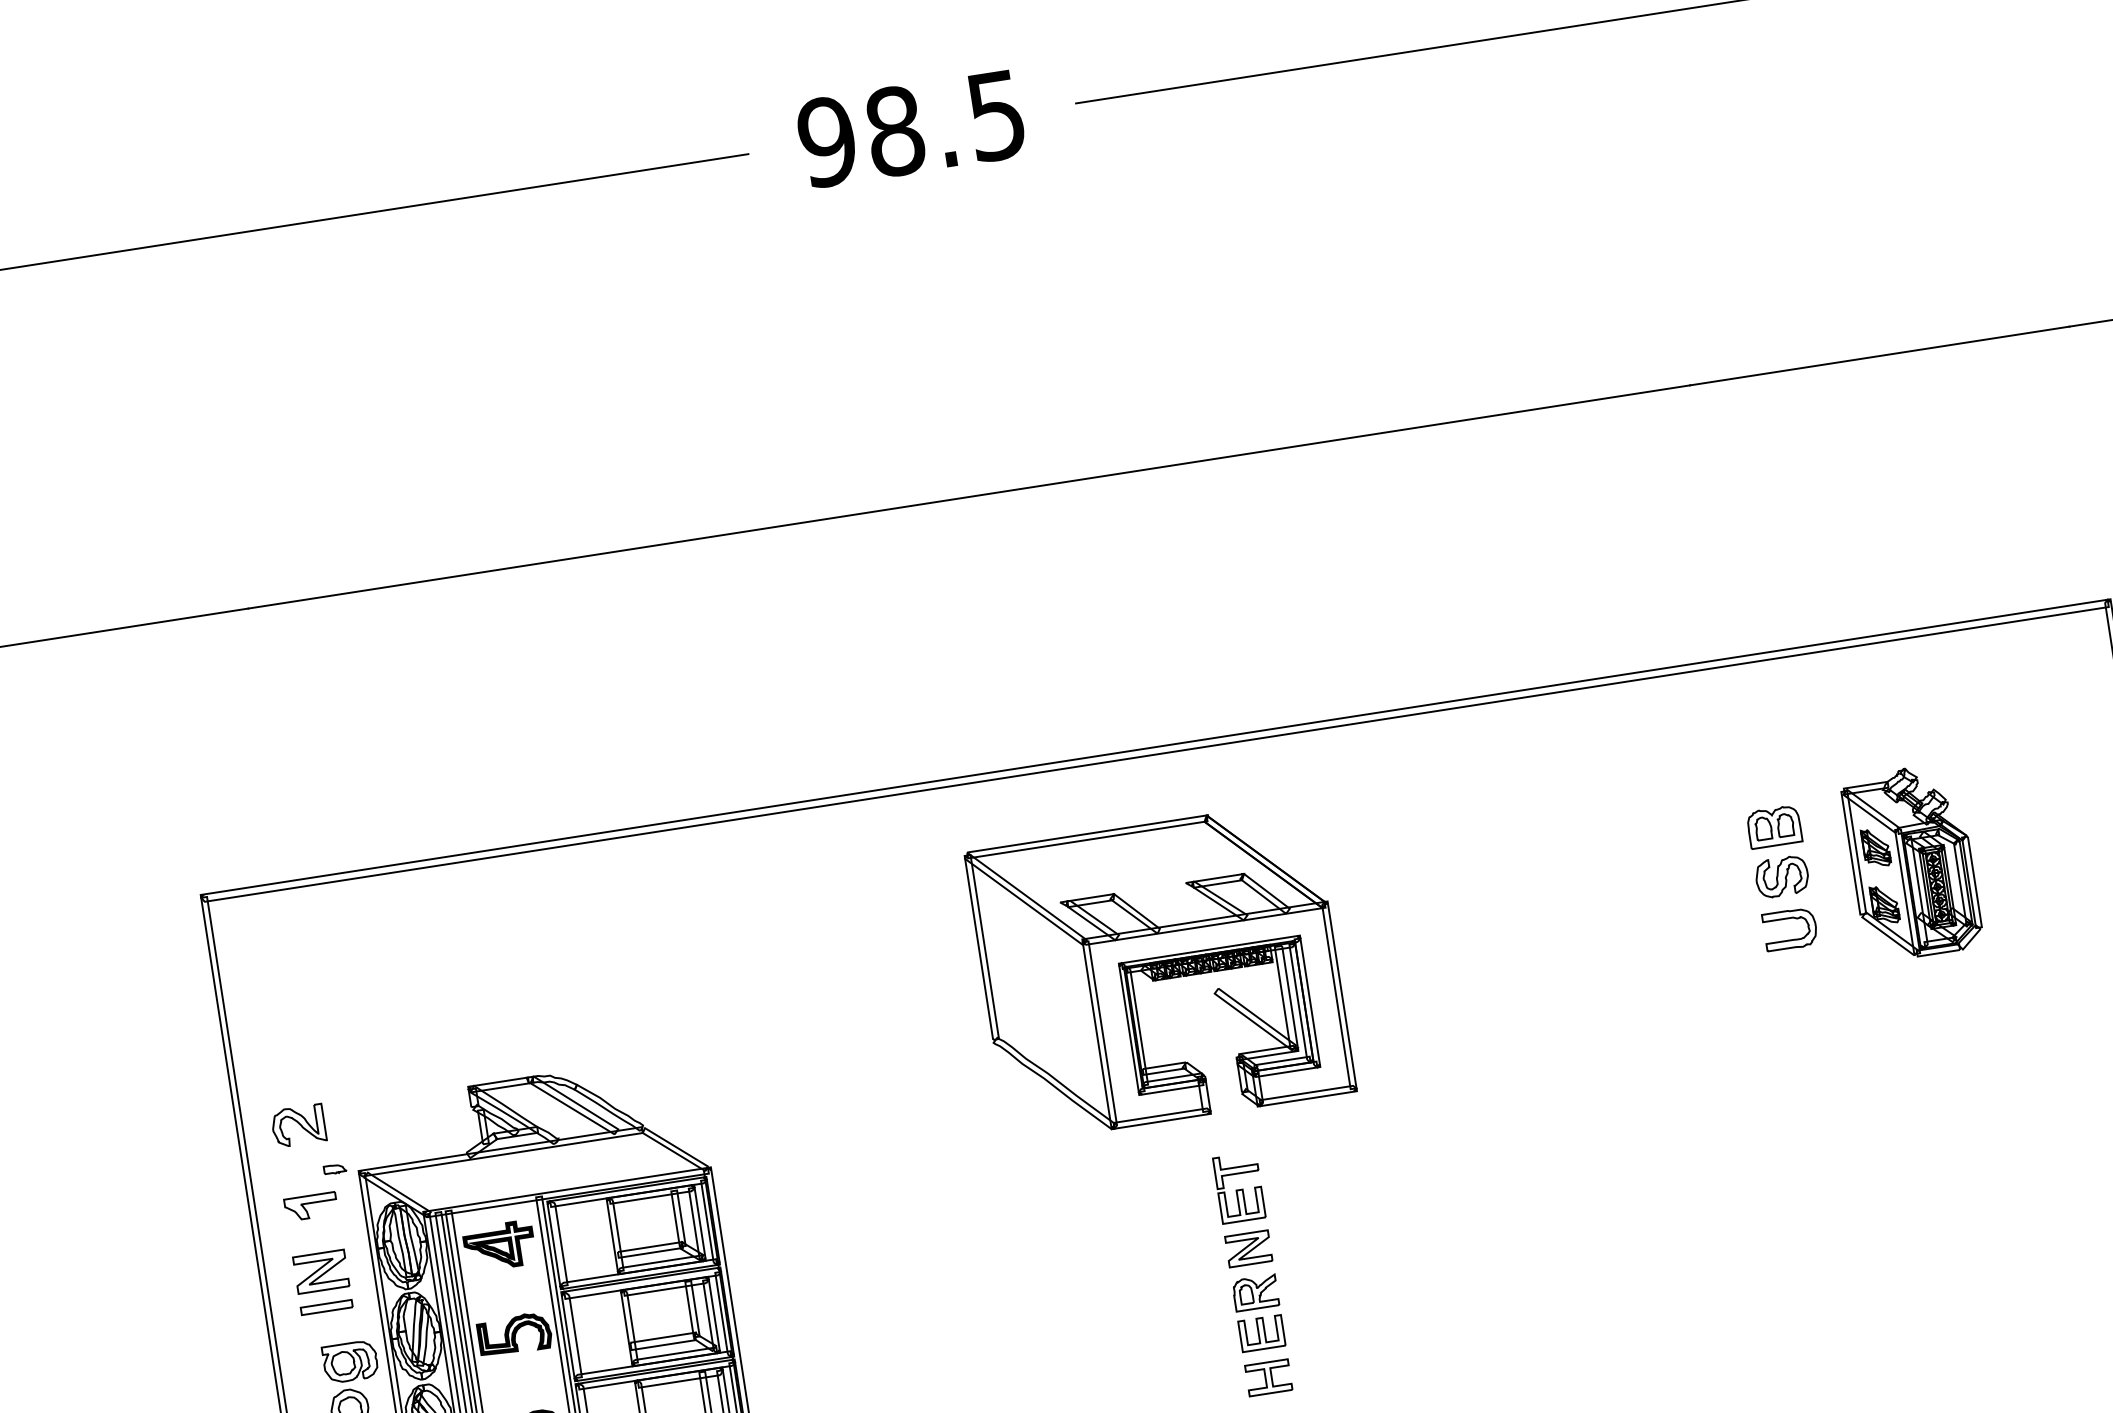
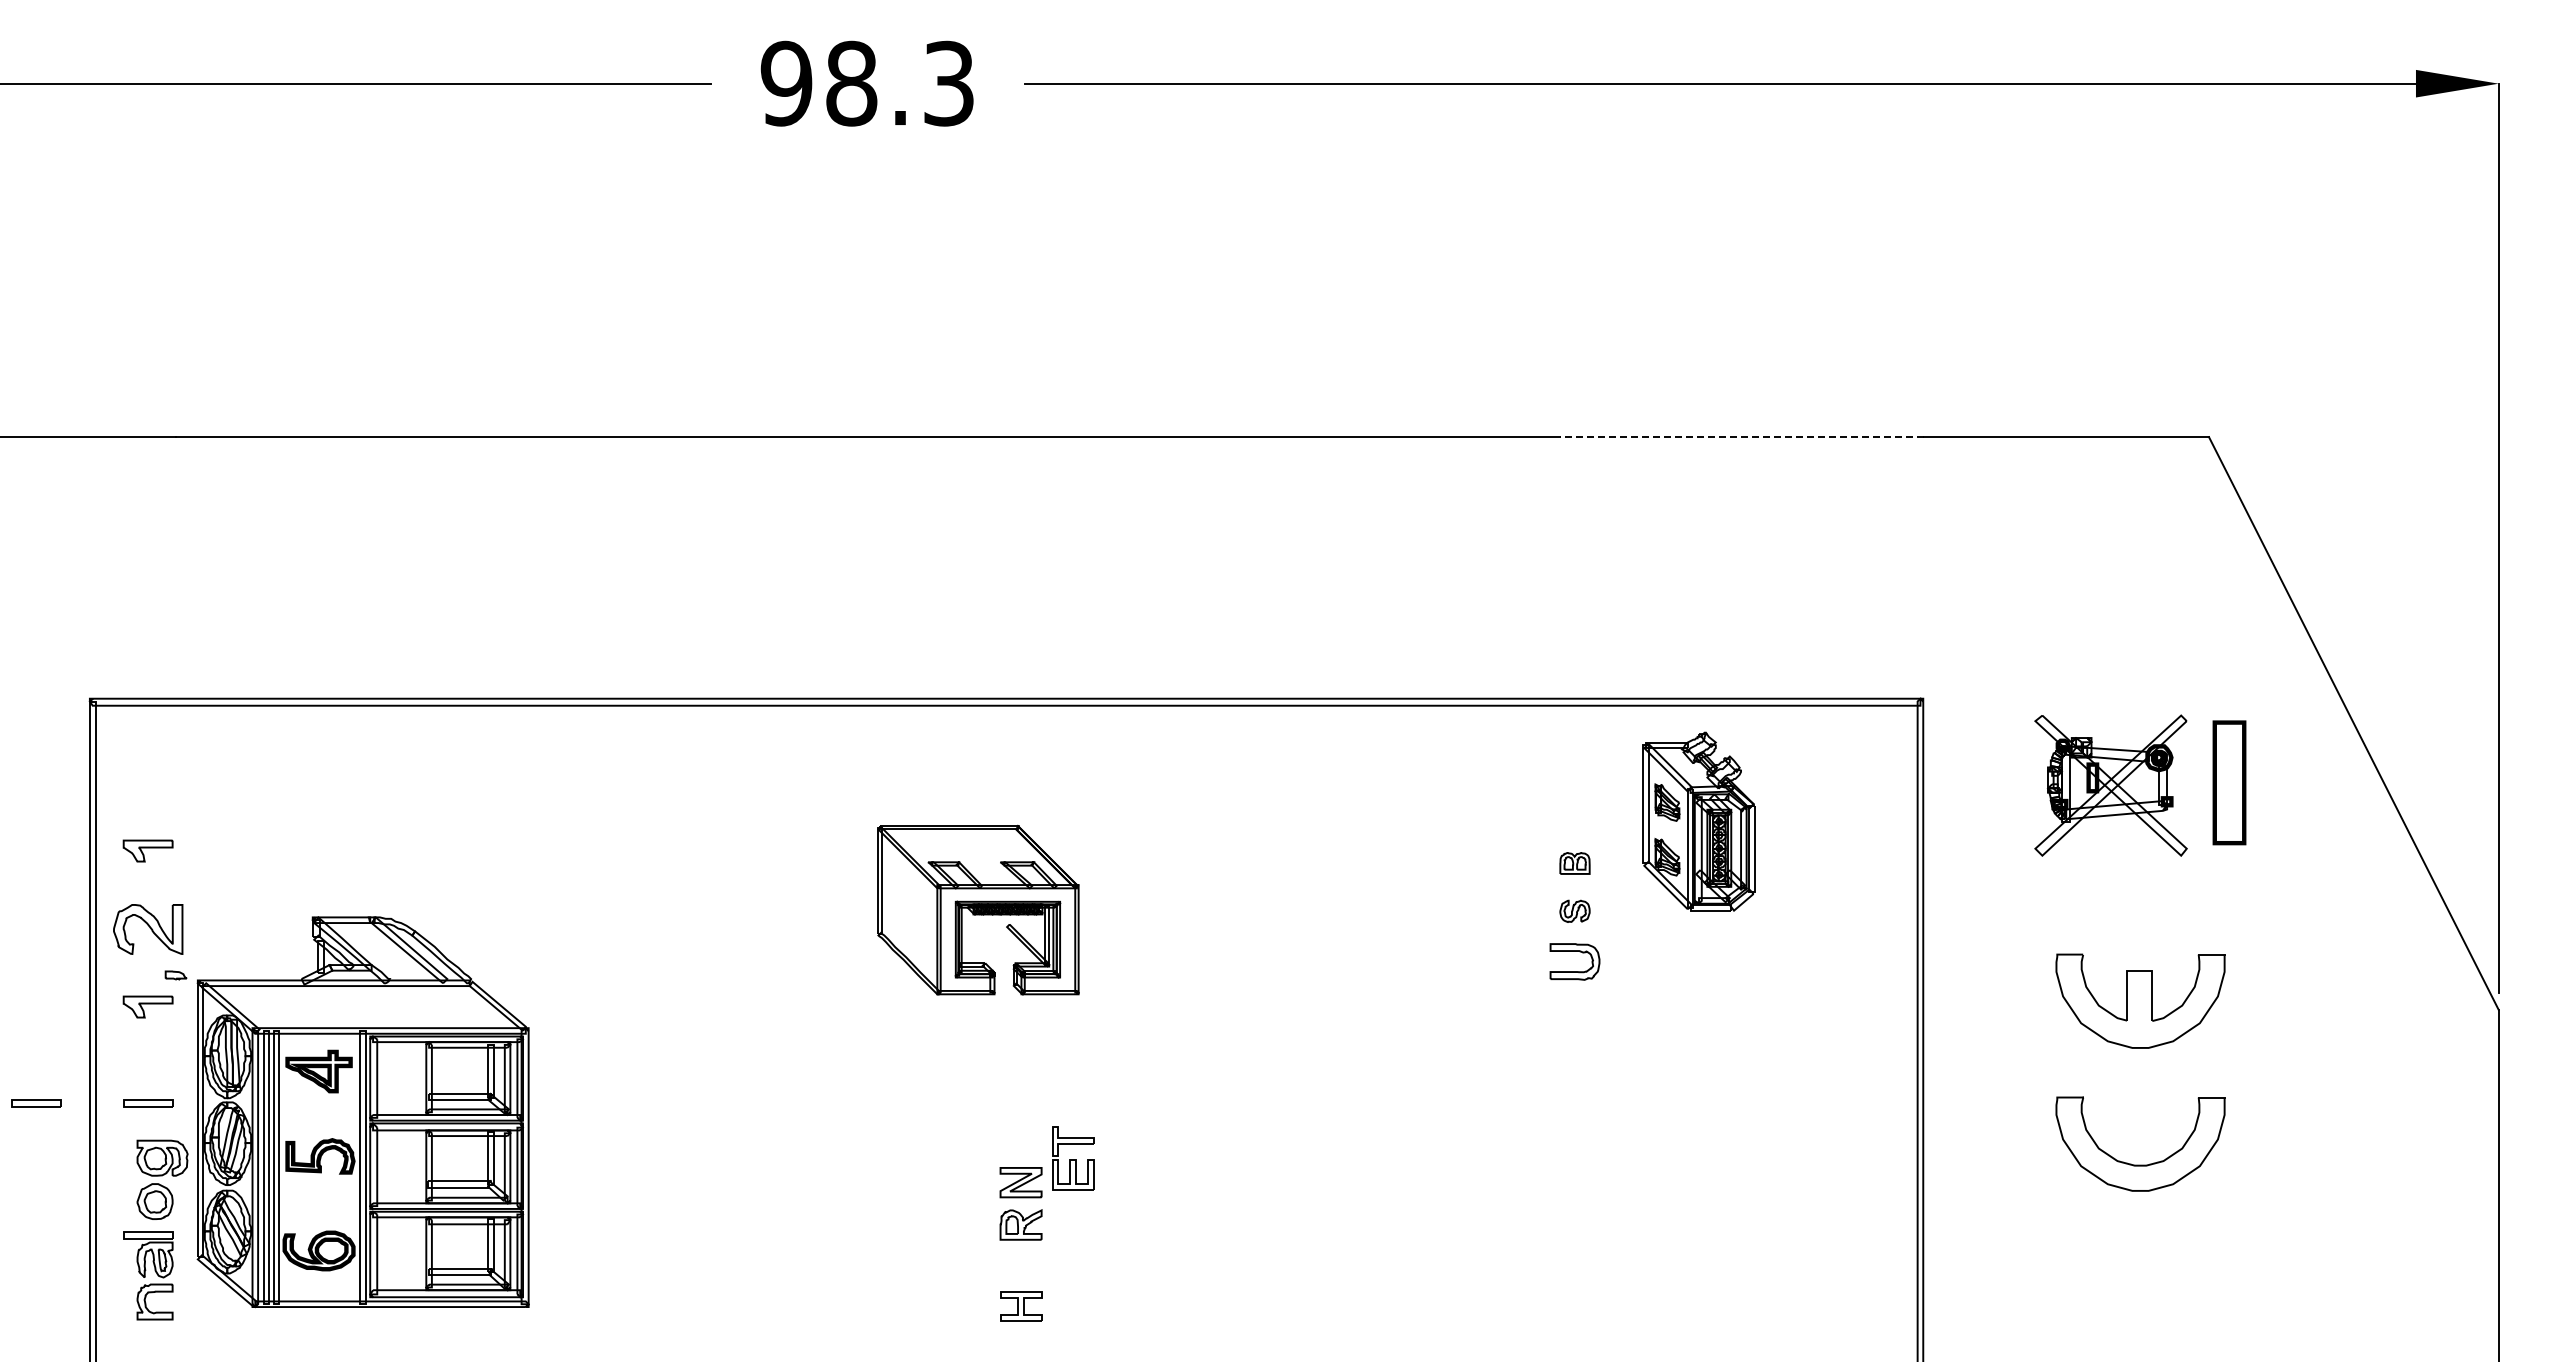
text: (995, 115) -> (948, 83), 98.5 -> 98.3
line: (1879, 356) -> (1741, 437), solid -> dashed
part: (1773, 827) -> (1574, 863), size x0.6
part: (1911, 862) -> (1698, 821), moved
part: (1781, 877) -> (1574, 911), size x0.6
part: (1160, 971) -> (978, 909), size x0.6
part: (285, 1043) -> (147, 850), added
part: (297, 1126) -> (147, 929), size x1.4
part: (1239, 1188) -> (1073, 1158), moved
part: (320, 1271) -> (147, 1069), removed
part: (210, 1325) -> (36, 1103), added
part: (1262, 1333) -> (1021, 1263), removed

